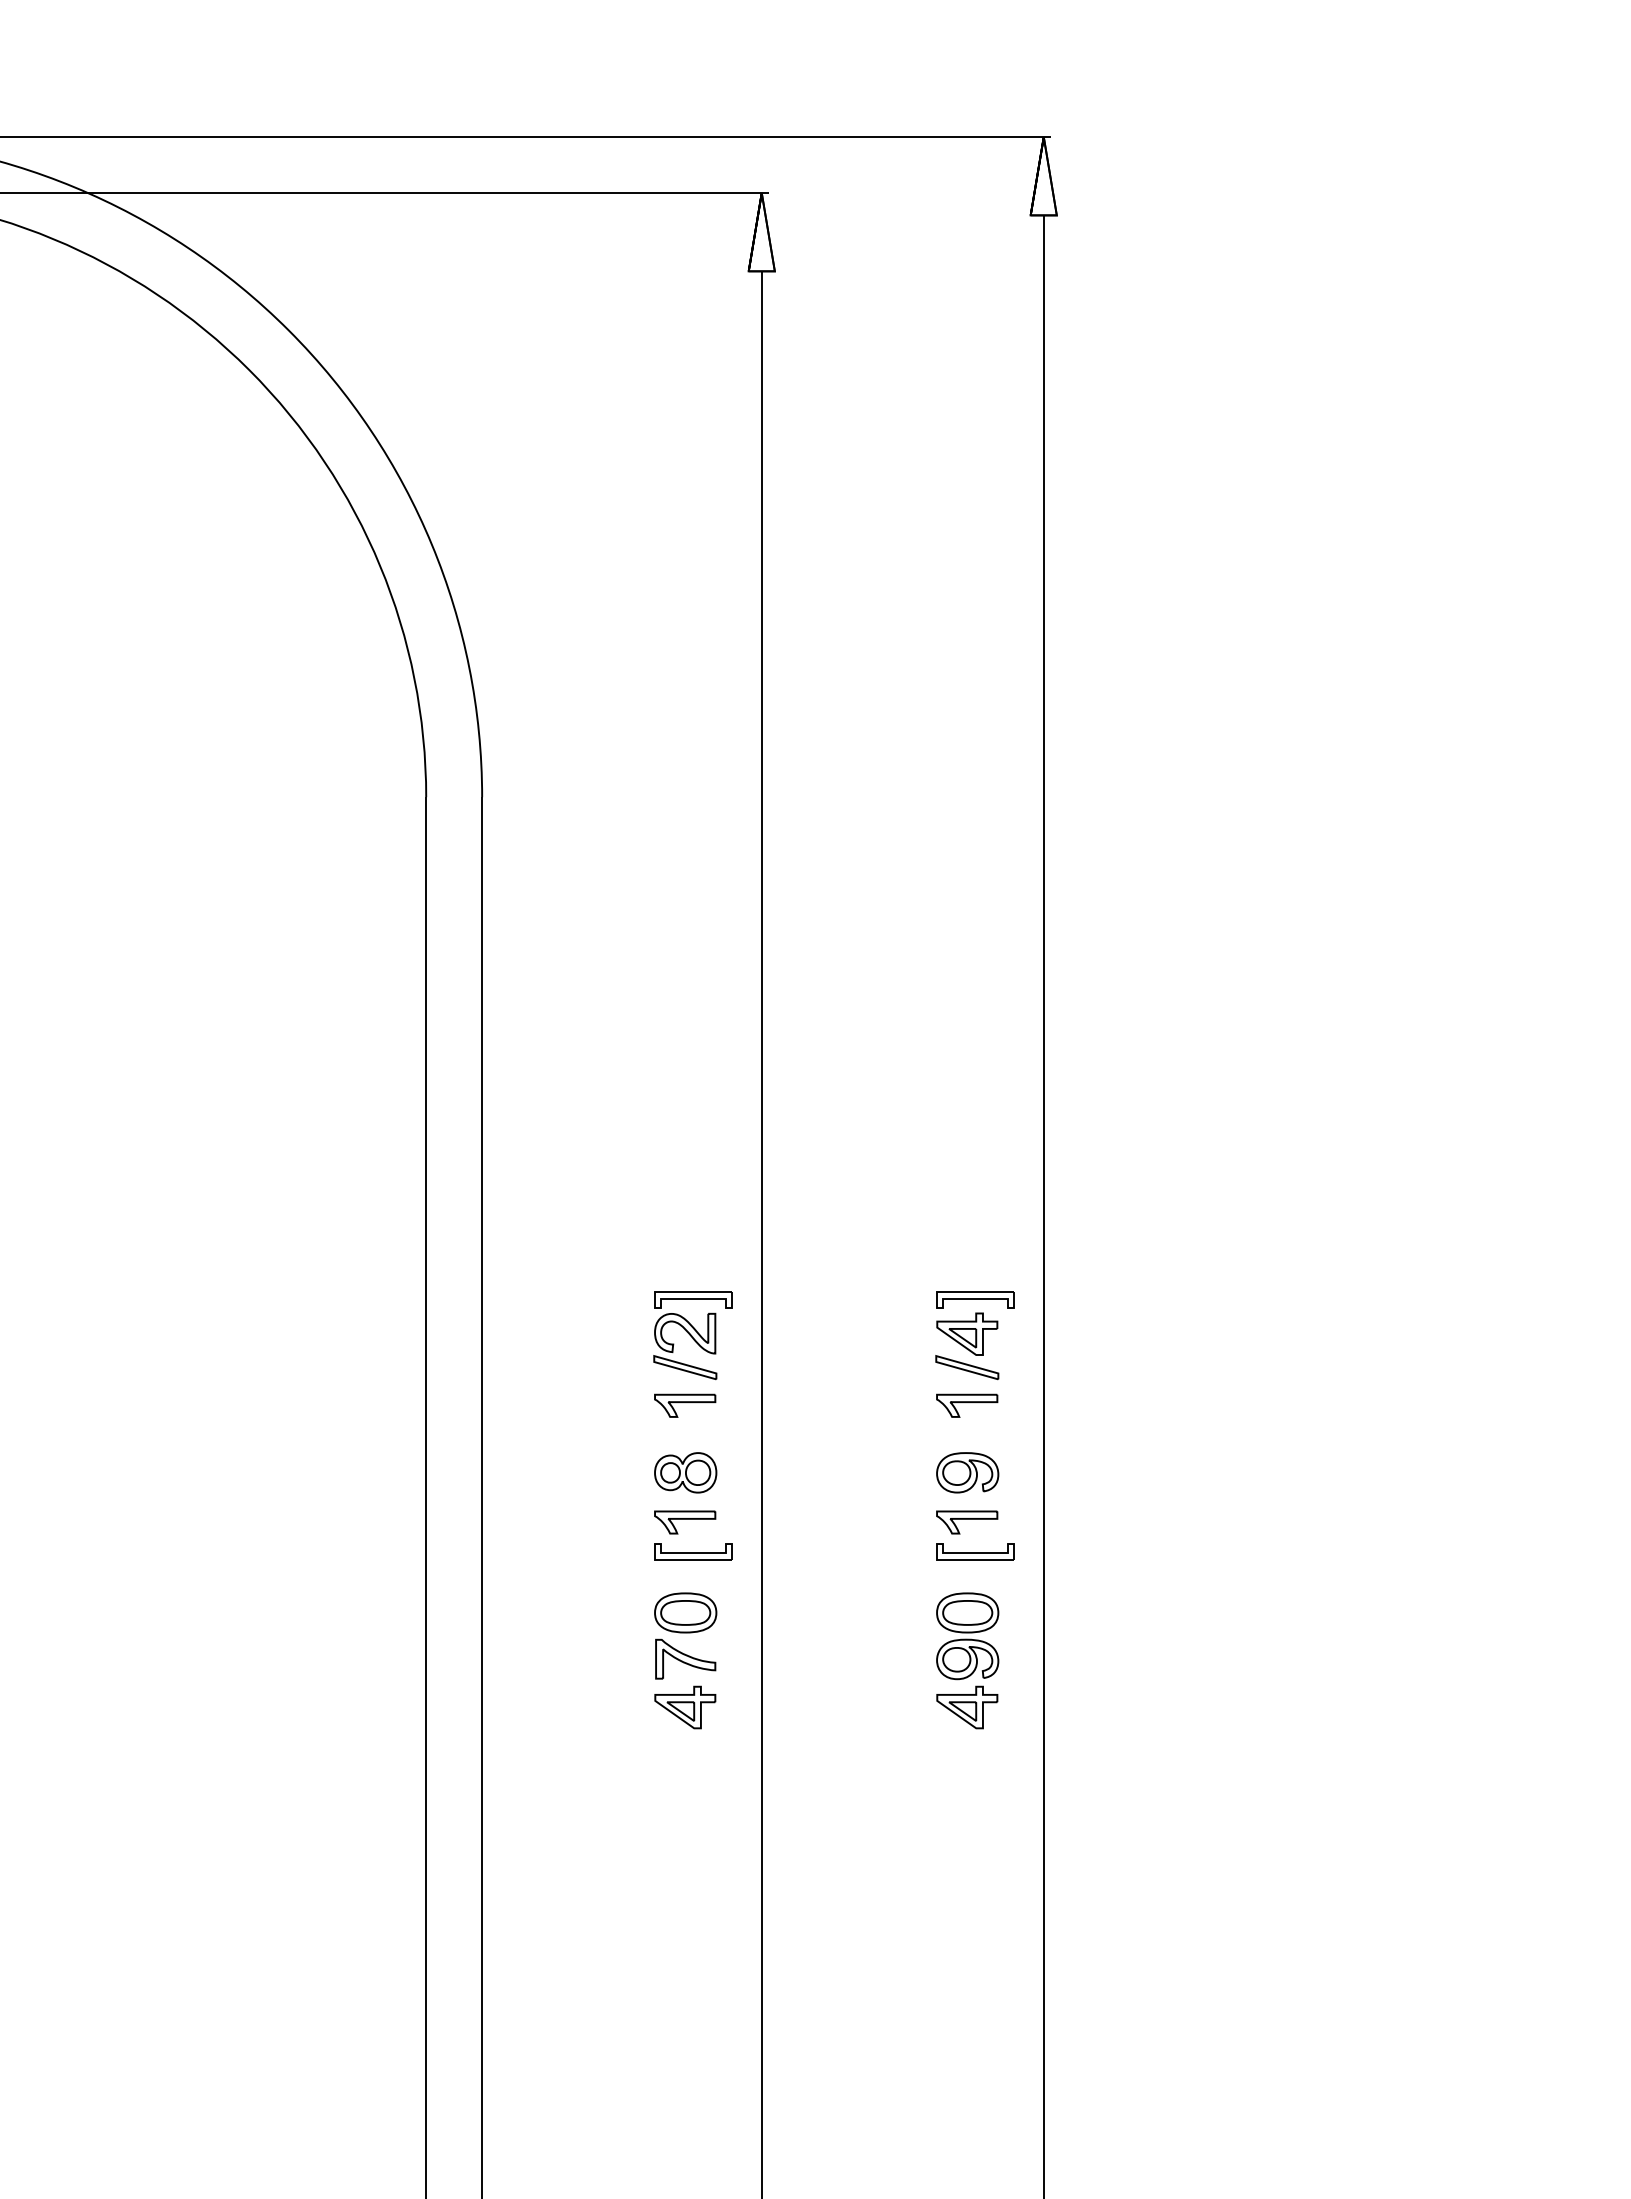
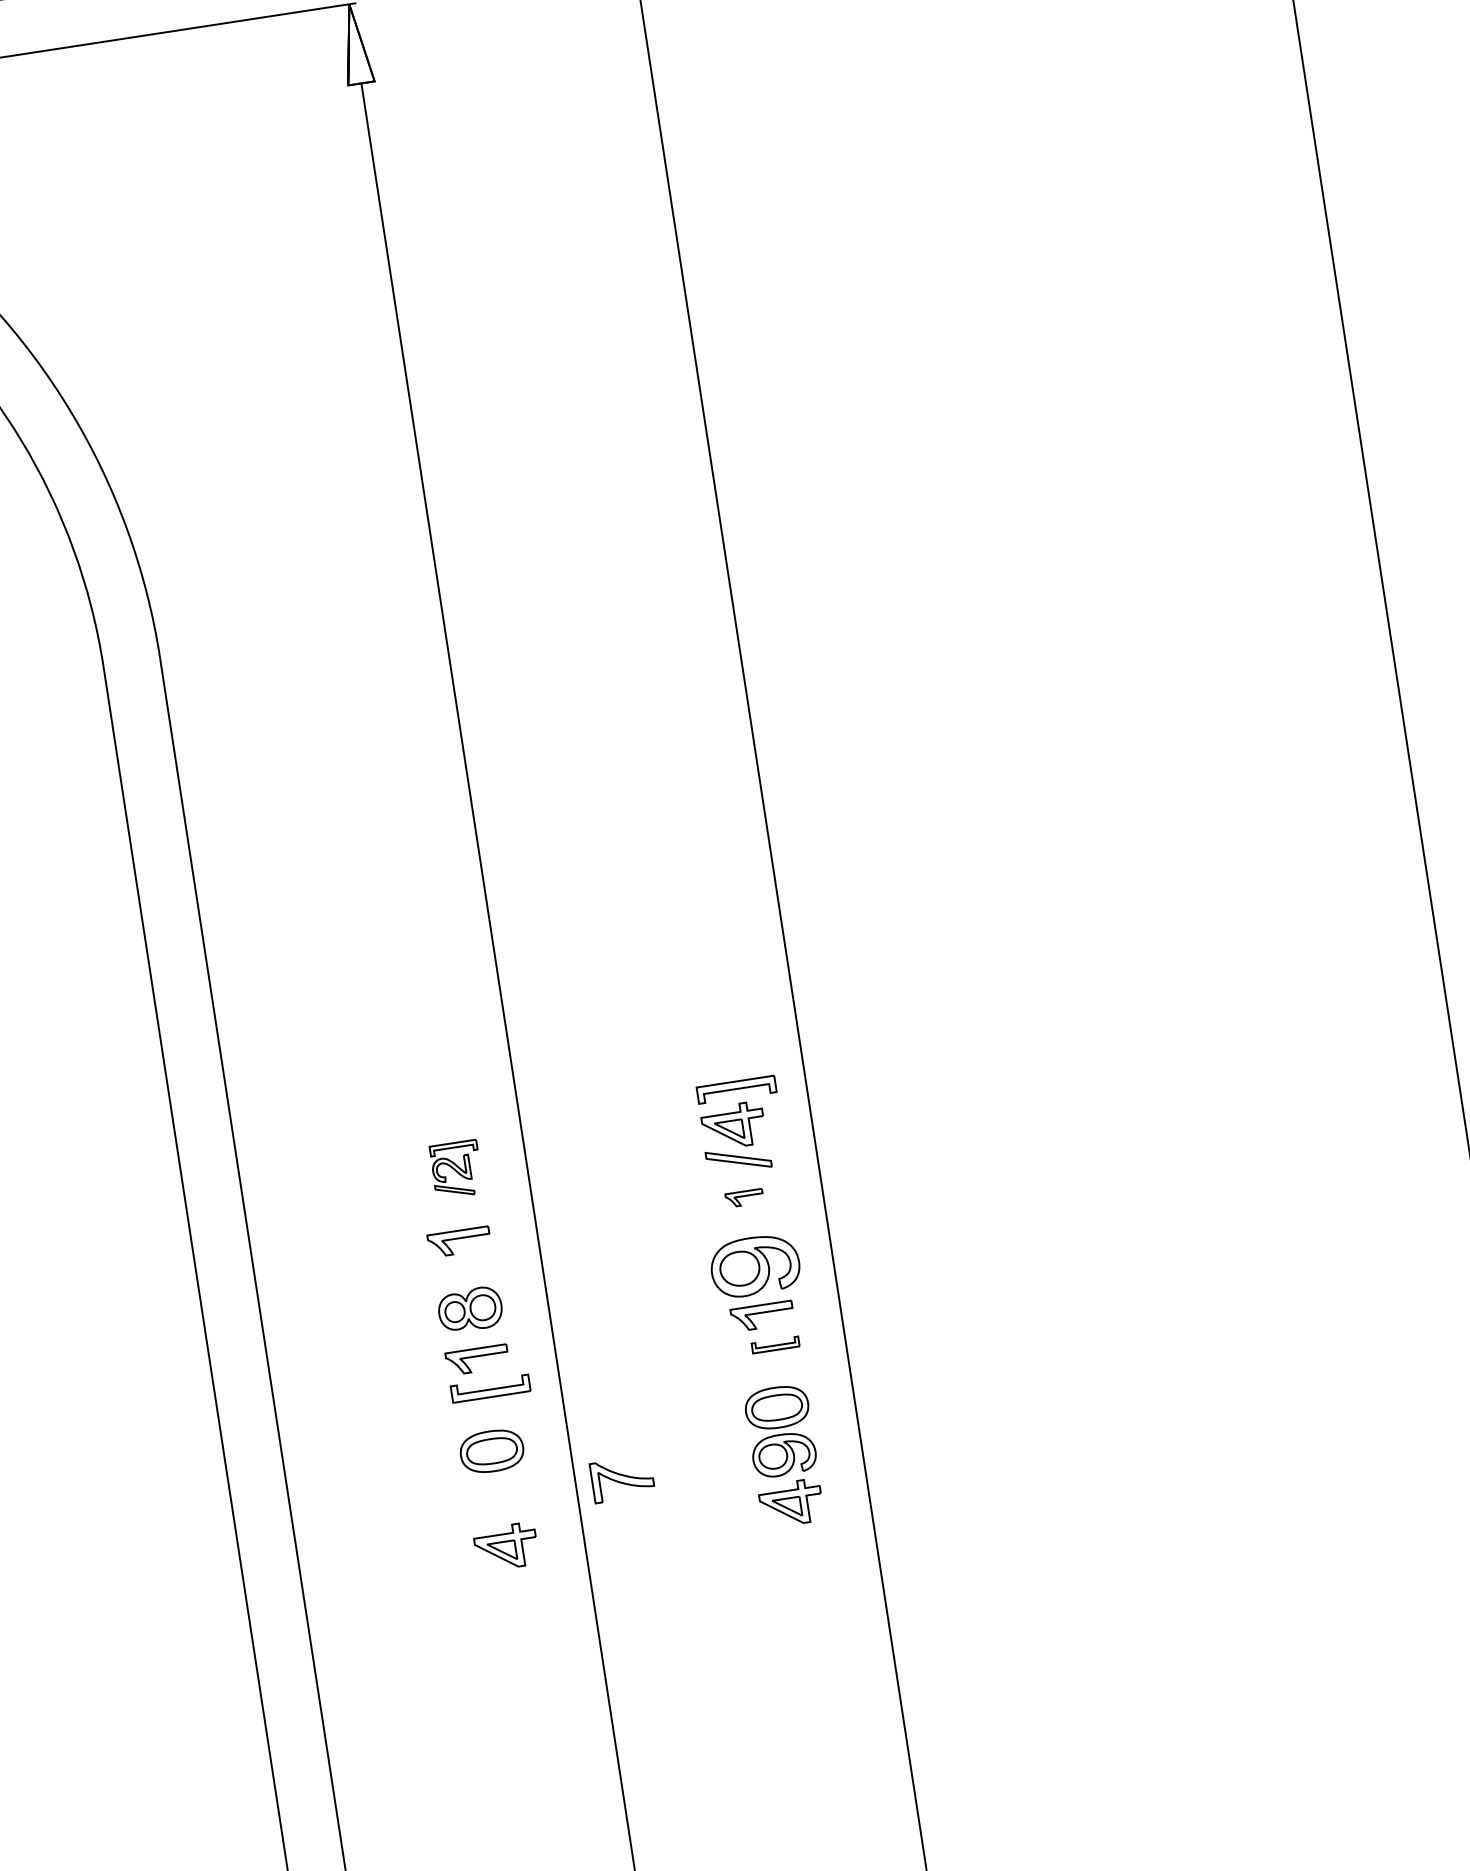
part: (692, 1335) -> (456, 1169), size x0.6
part: (967, 1405) -> (744, 1198), size x0.6
part: (967, 1472) -> (755, 1265), size x1.4
part: (975, 1551) -> (775, 1344), size x0.6
part: (685, 1658) -> (622, 1478), moved

